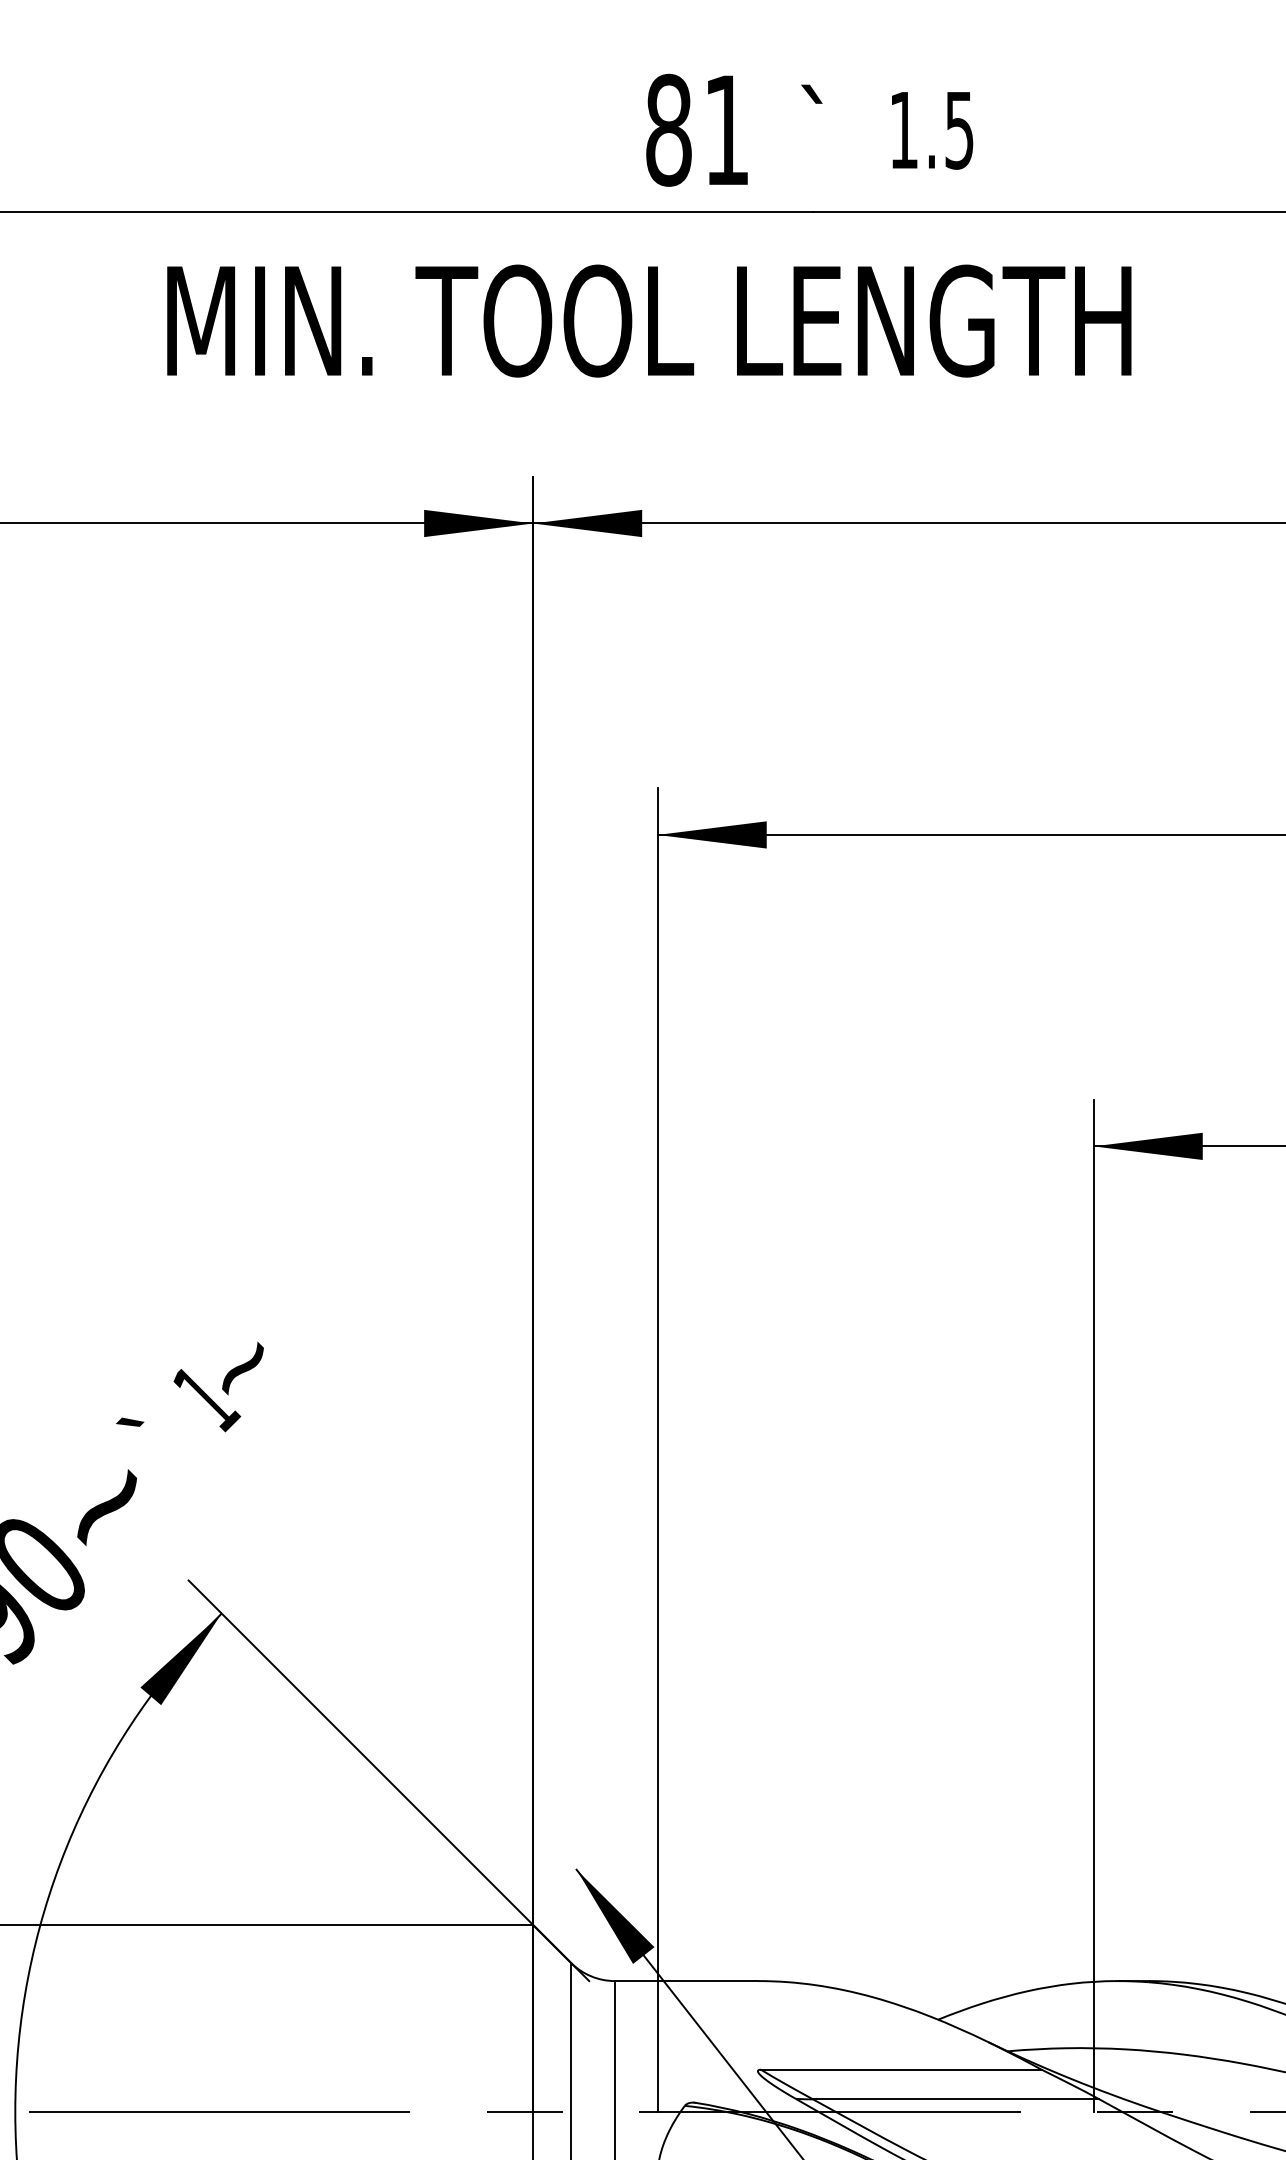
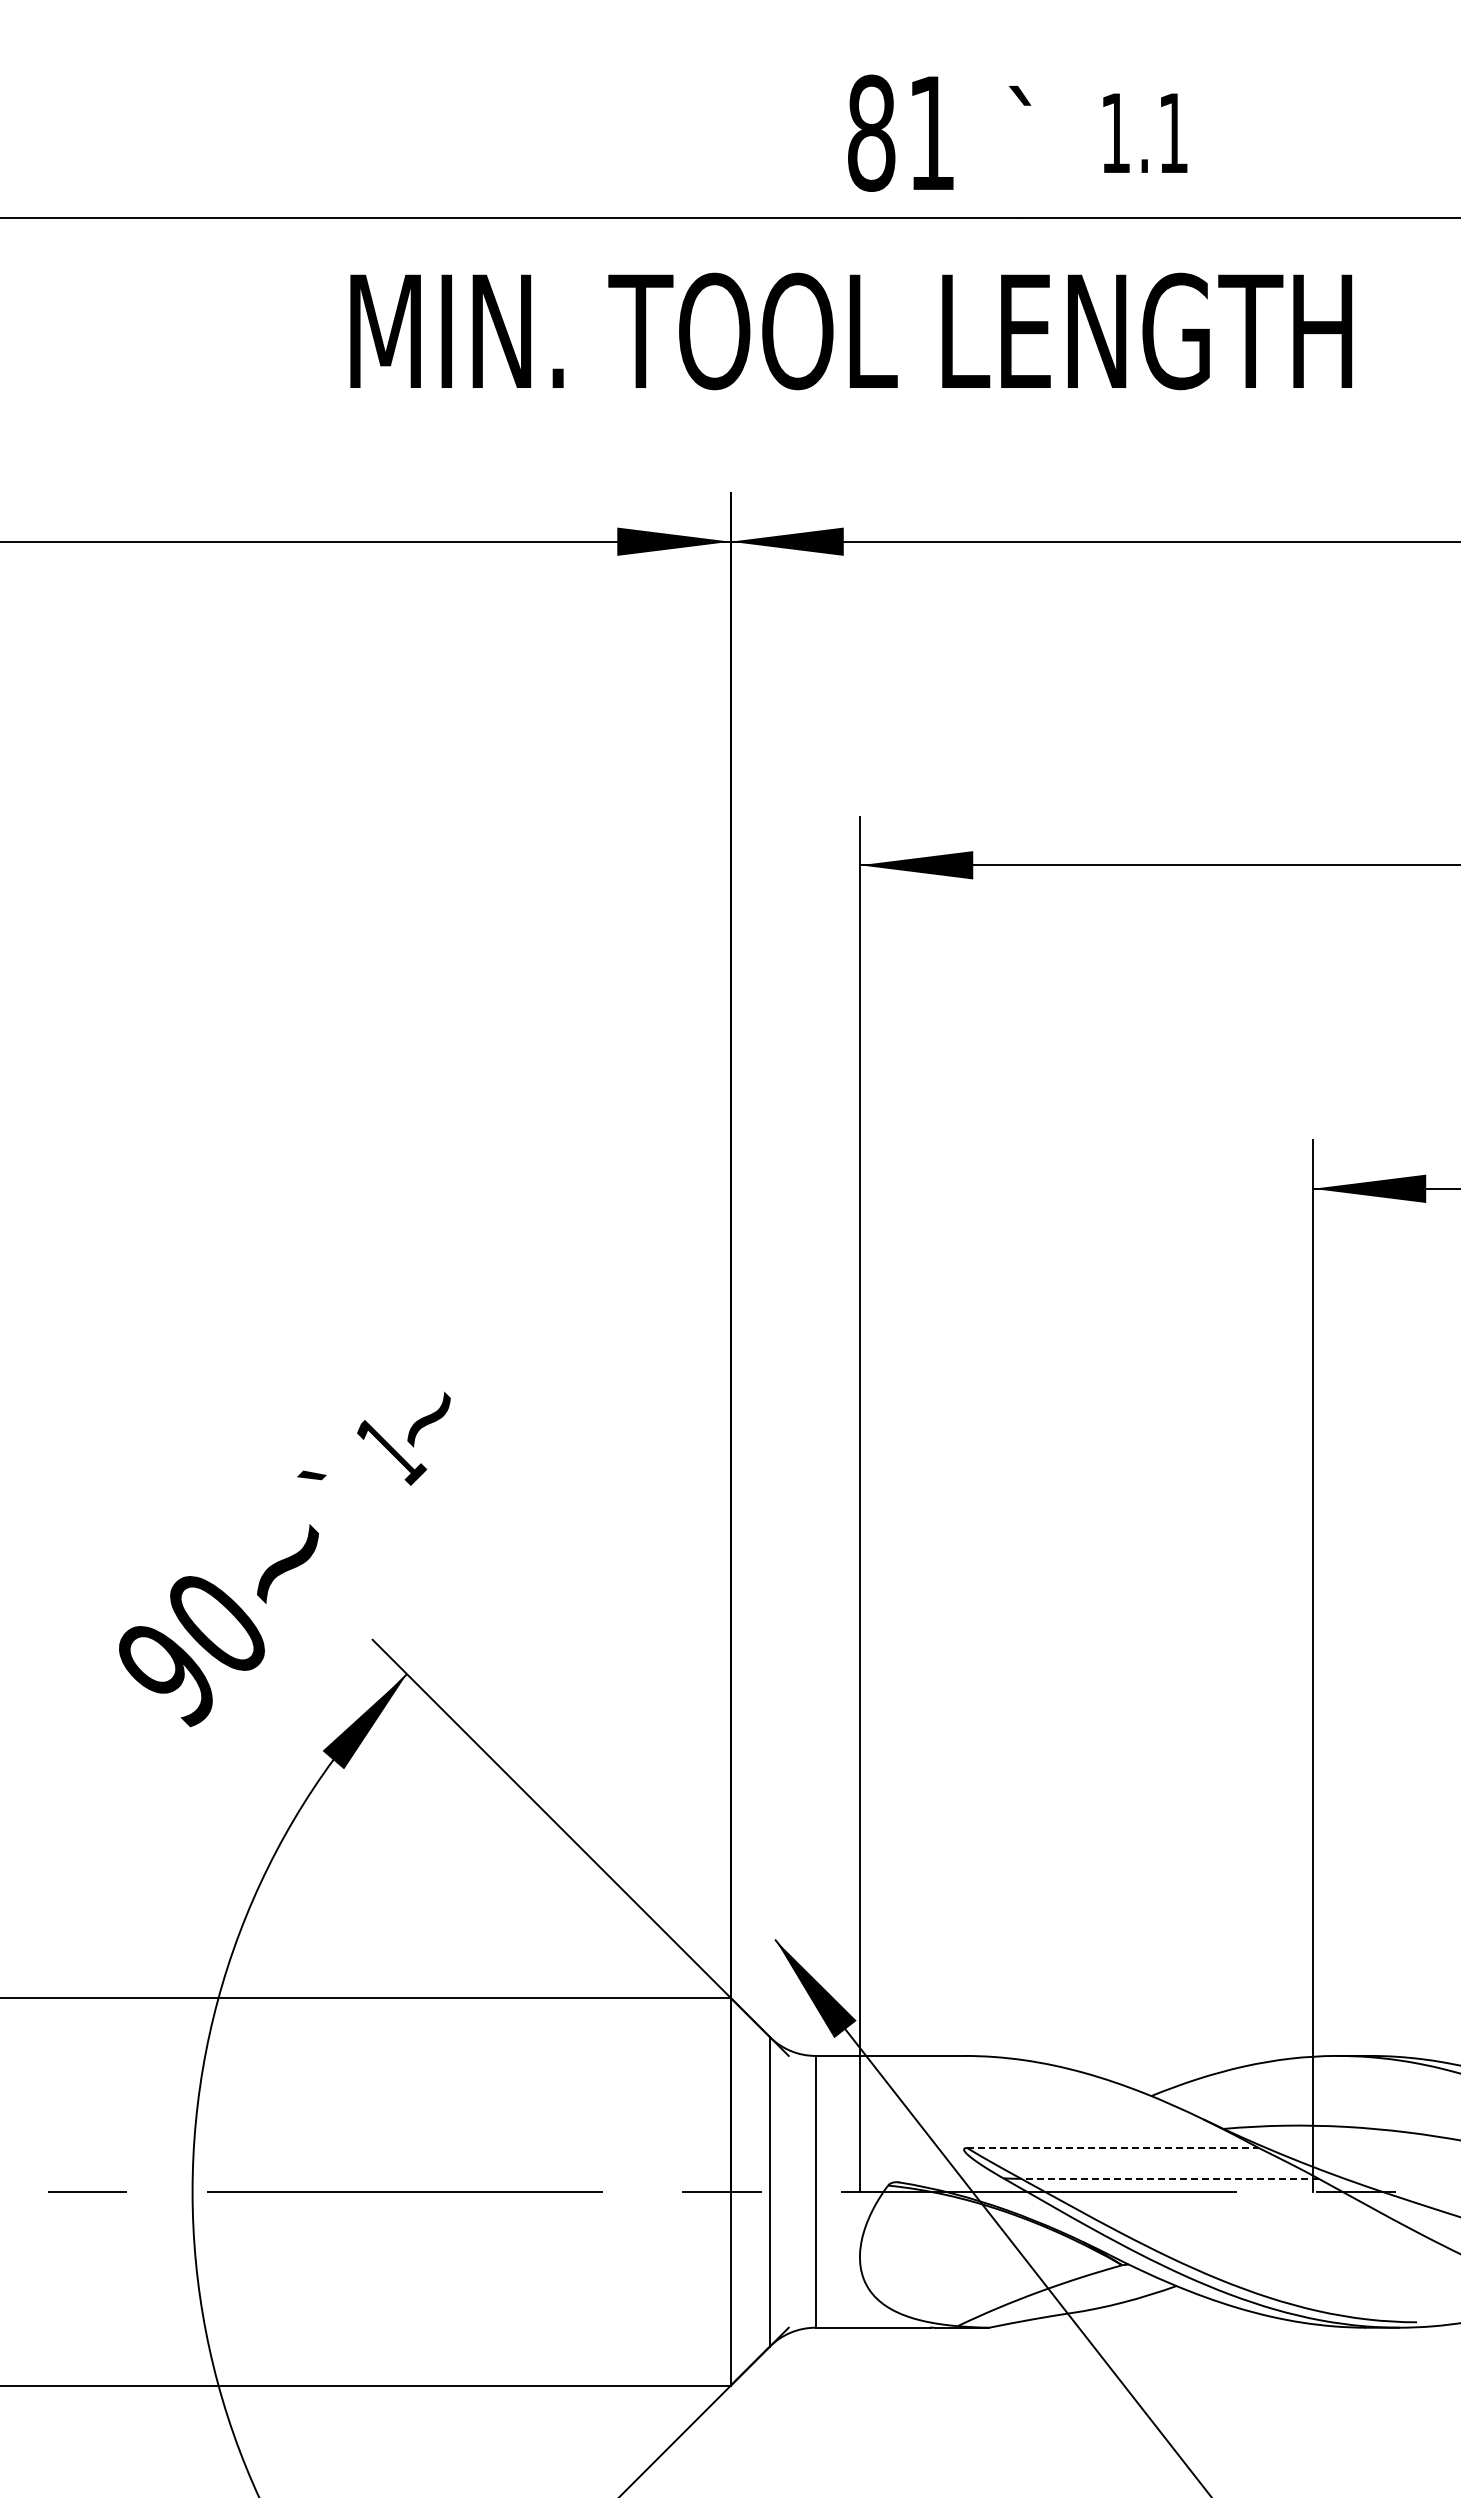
text: (959, 130) -> (1173, 133), 1.5 -> 1.1
line: (901, 2070) -> (1113, 2148), solid -> dashed
line: (956, 2099) -> (1170, 2178), solid -> dashed

